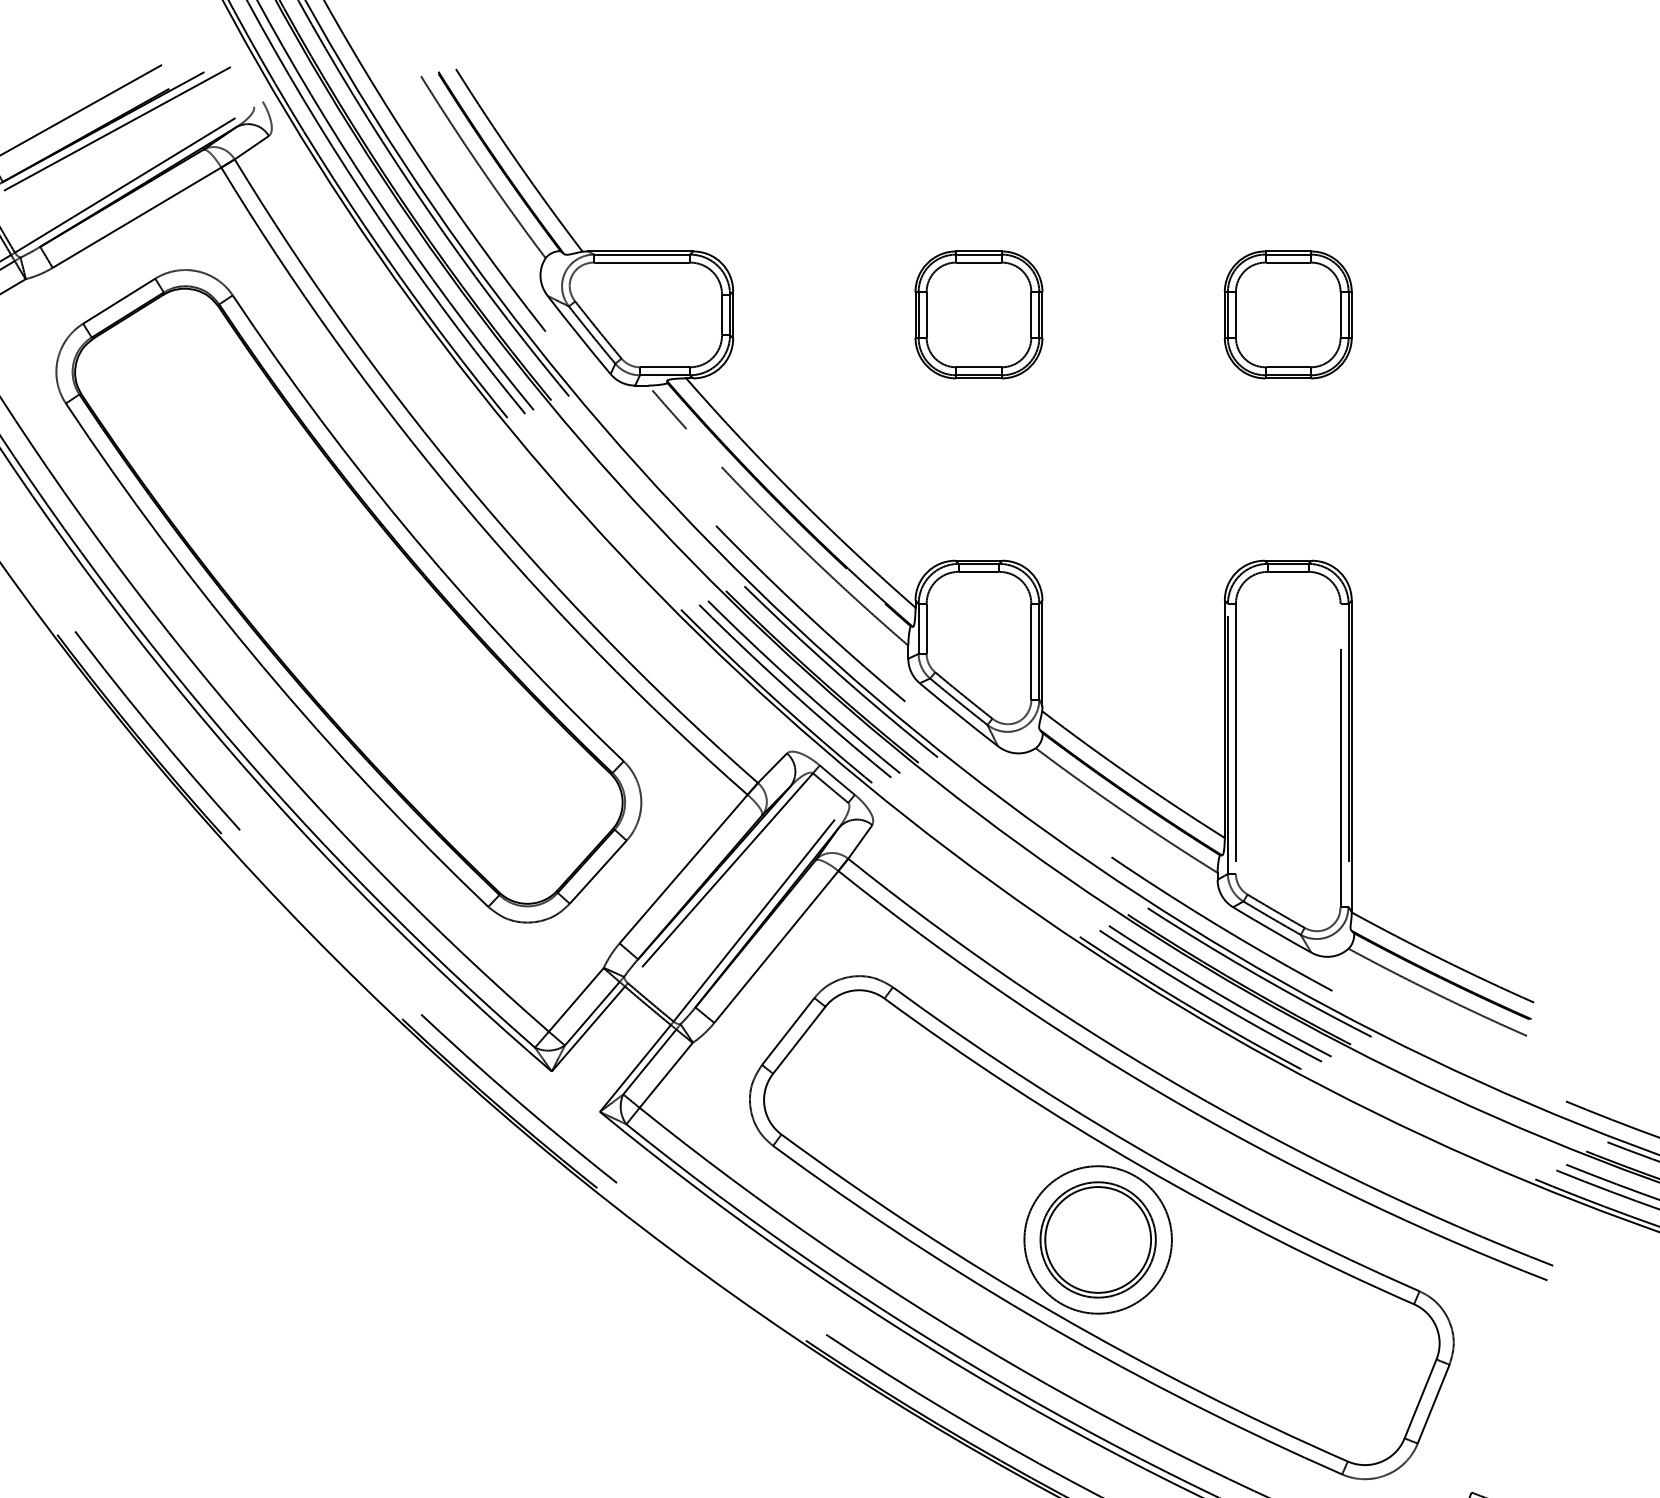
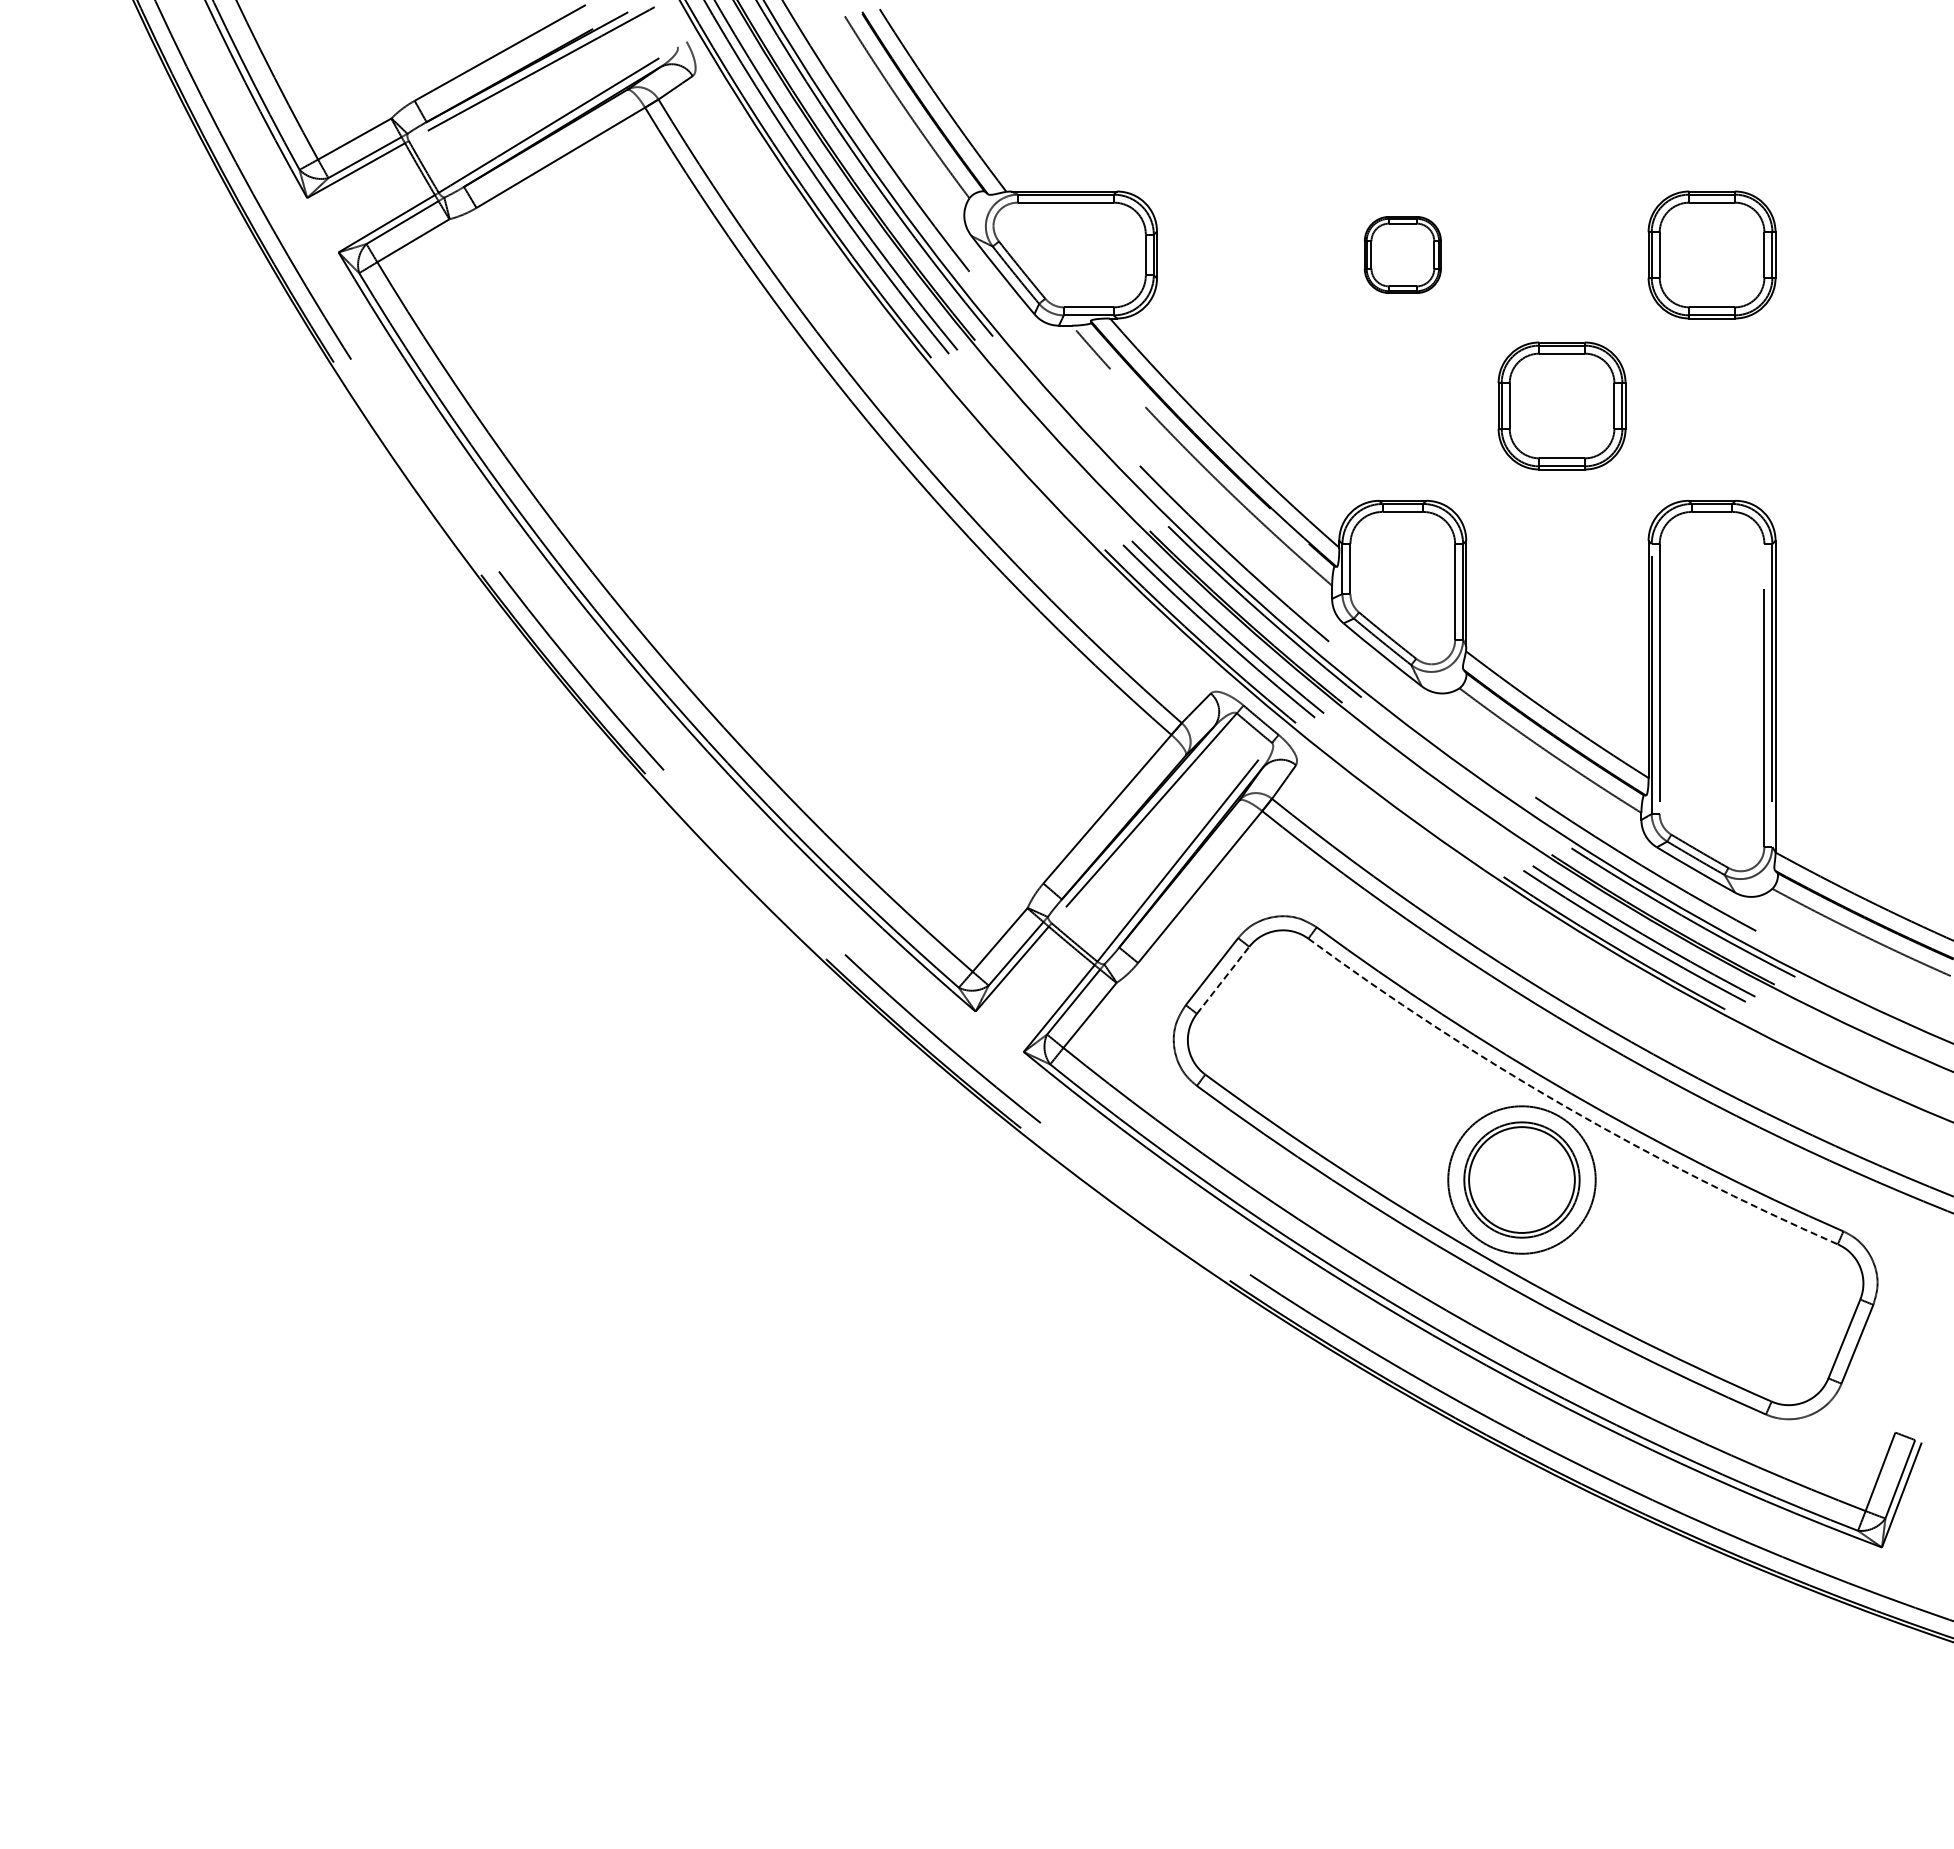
part: (978, 314) -> (1402, 254), size x0.6
part: (1137, 465) -> (1561, 405), added
part: (348, 596) -> (772, 536), removed
line: (799, 1040) -> (1223, 980), solid -> dashed
arc: (1140, 1166) -> (1564, 1106), solid -> dashed

